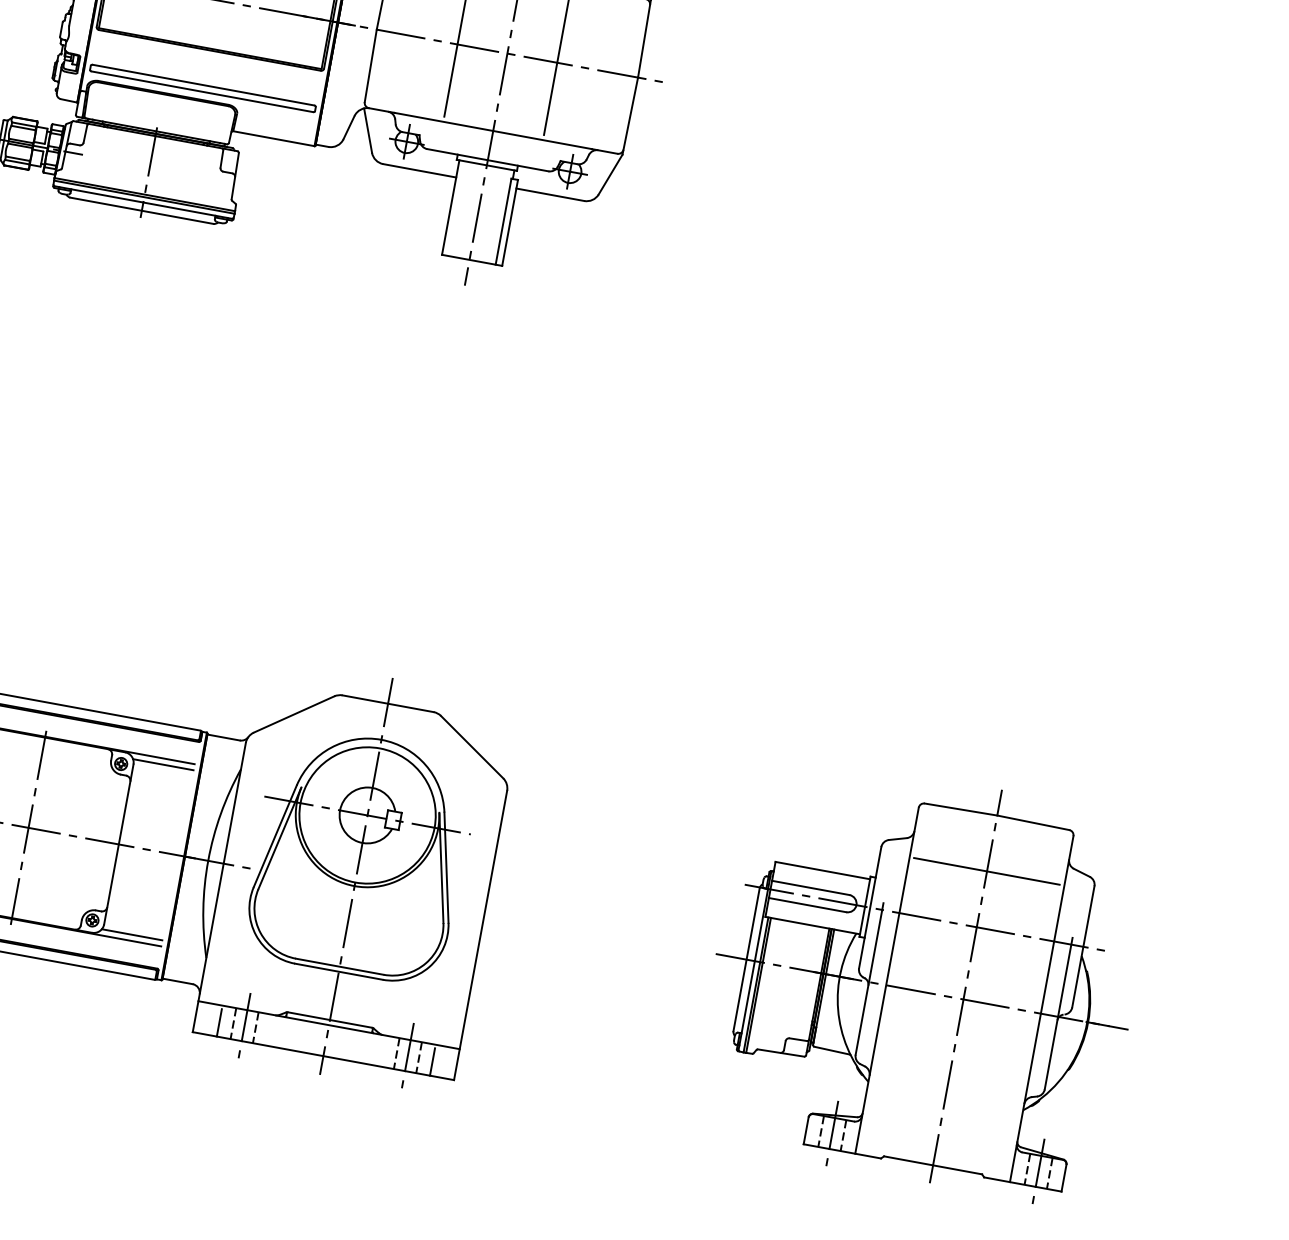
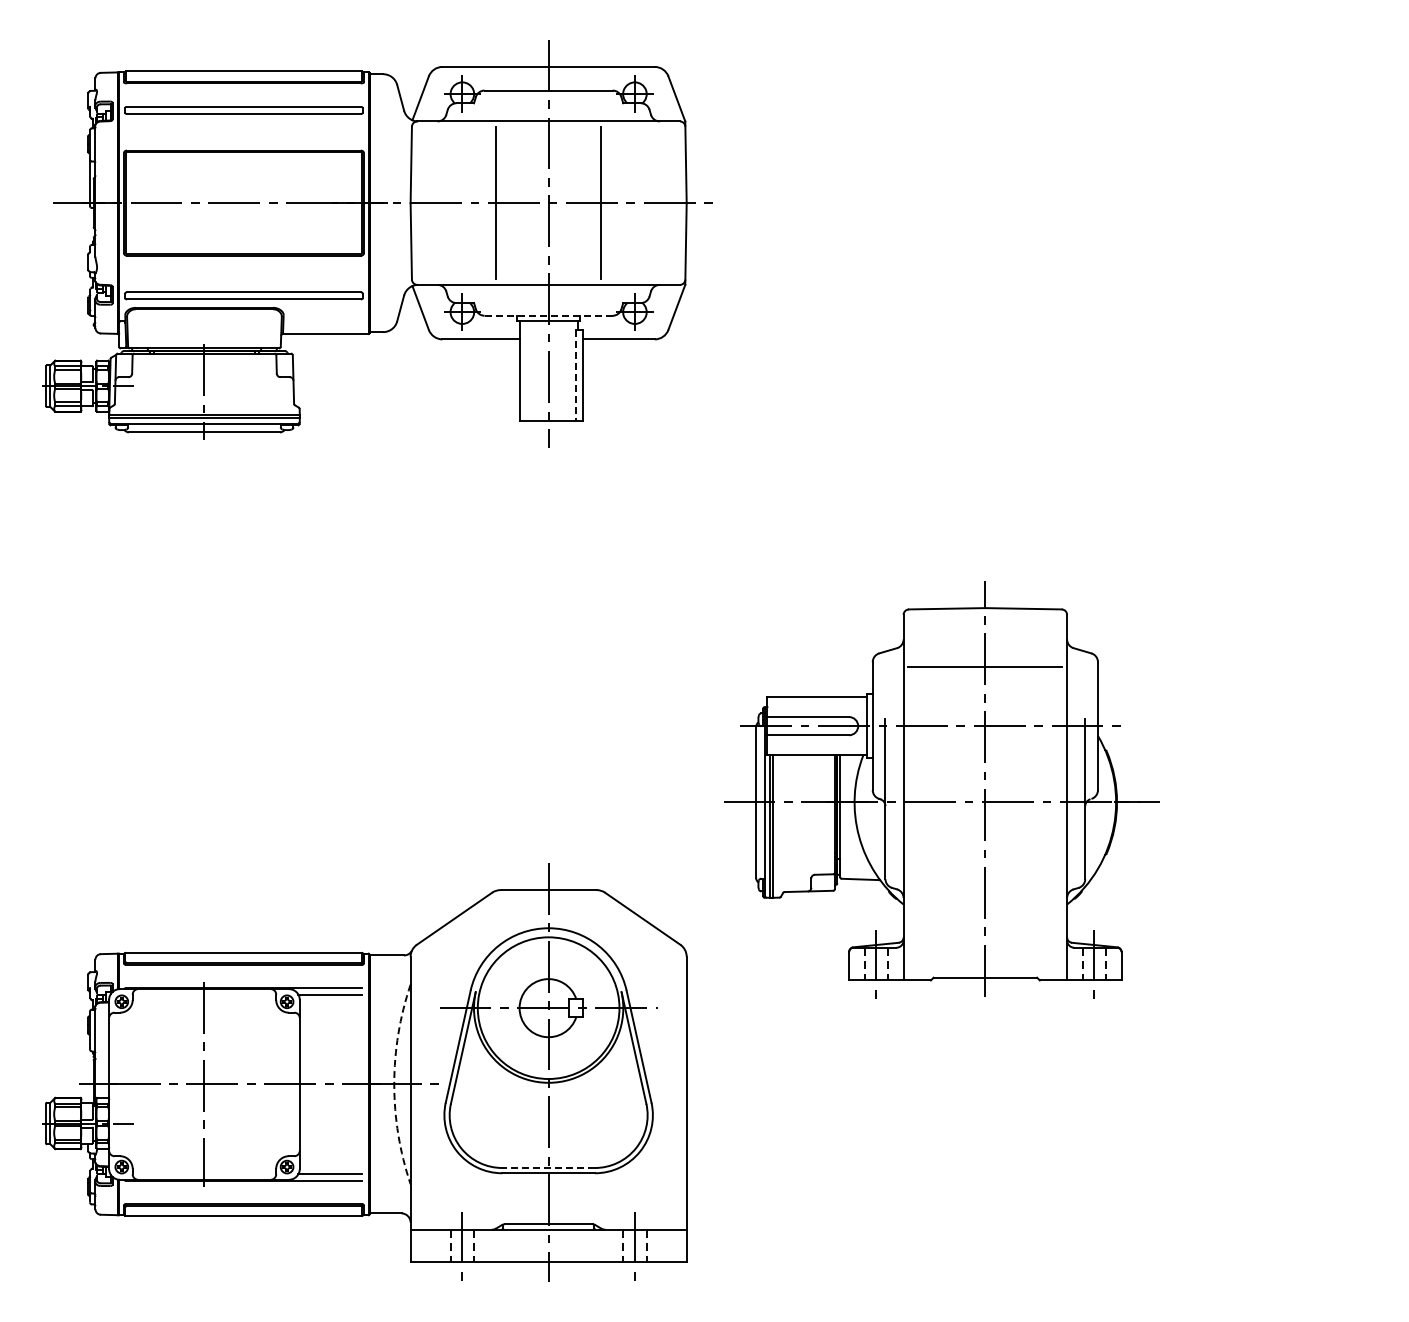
line: (487, 159) -> (548, 315), solid -> dashed
line: (503, 222) -> (576, 376), solid -> dashed
arc: (208, 860) -> (394, 1084), solid -> dashed
line: (339, 967) -> (548, 1168), solid -> dashed
part: (924, 979) -> (941, 789), moved
line: (219, 1022) -> (436, 1247), removed
line: (432, 1061) -> (661, 1247), removed

